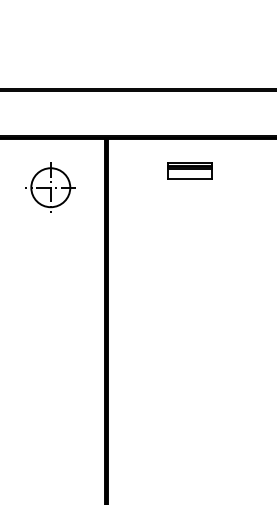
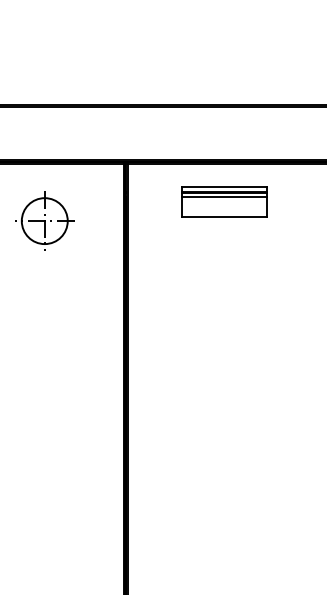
part: (189, 170) -> (223, 200), size x1.67
part: (50, 187) -> (44, 220), moved

